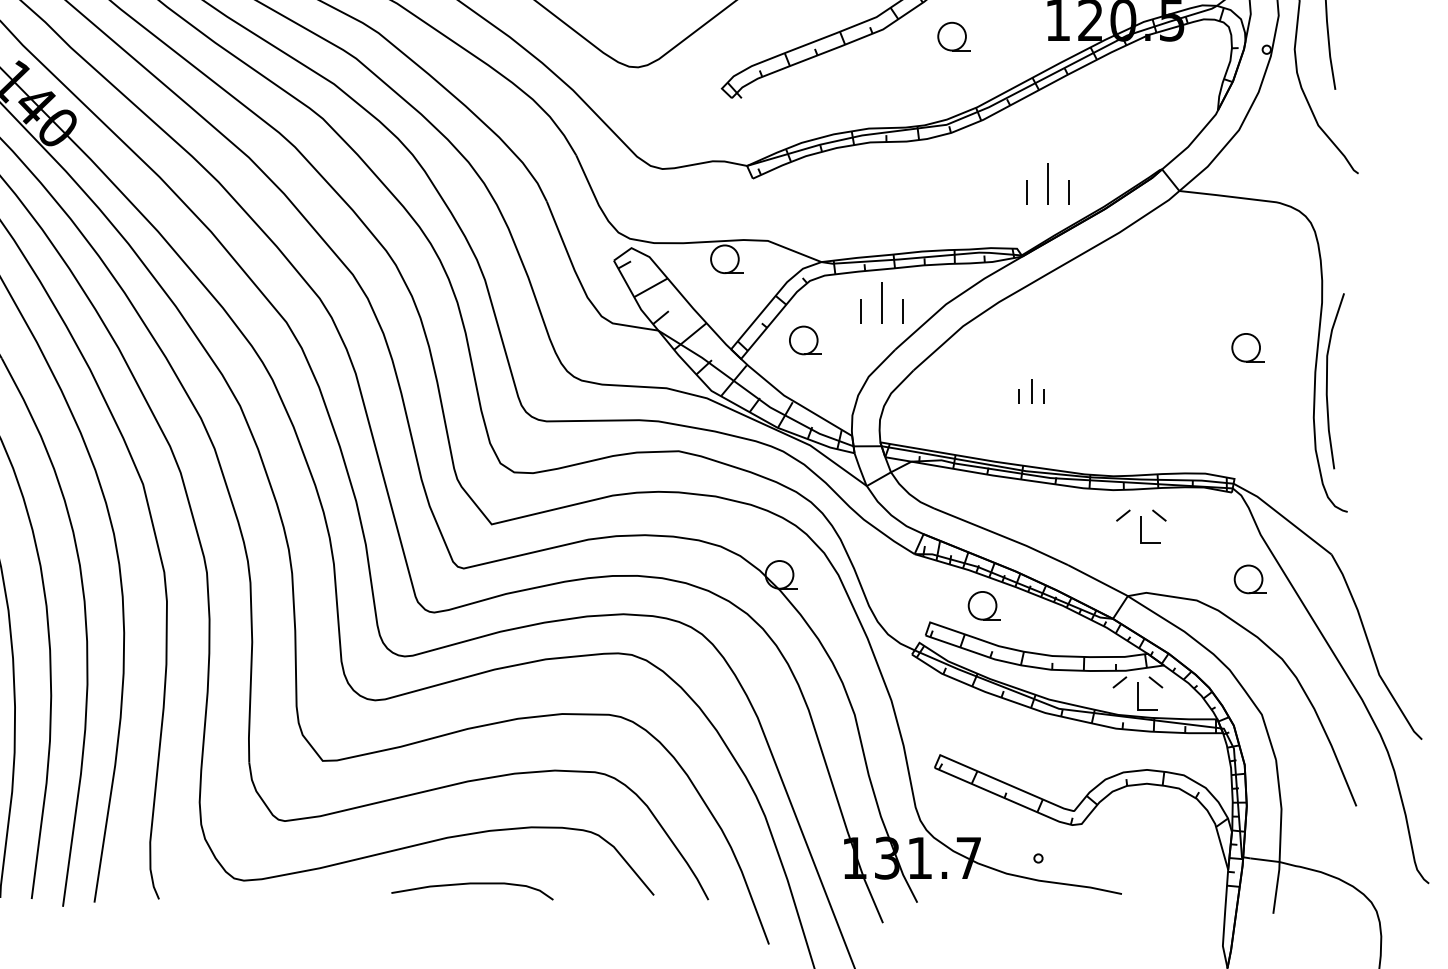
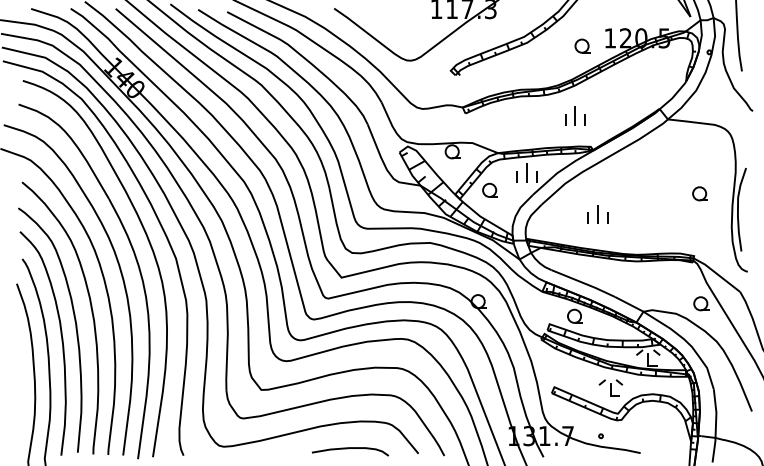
part: (953, 35) -> (582, 45), moved
part: (1047, 182) -> (575, 115), moved
part: (1030, 391) -> (597, 214), size x1.67
part: (1140, 526) -> (610, 387), moved
curve: (468, 886) -> (348, 449), moved

